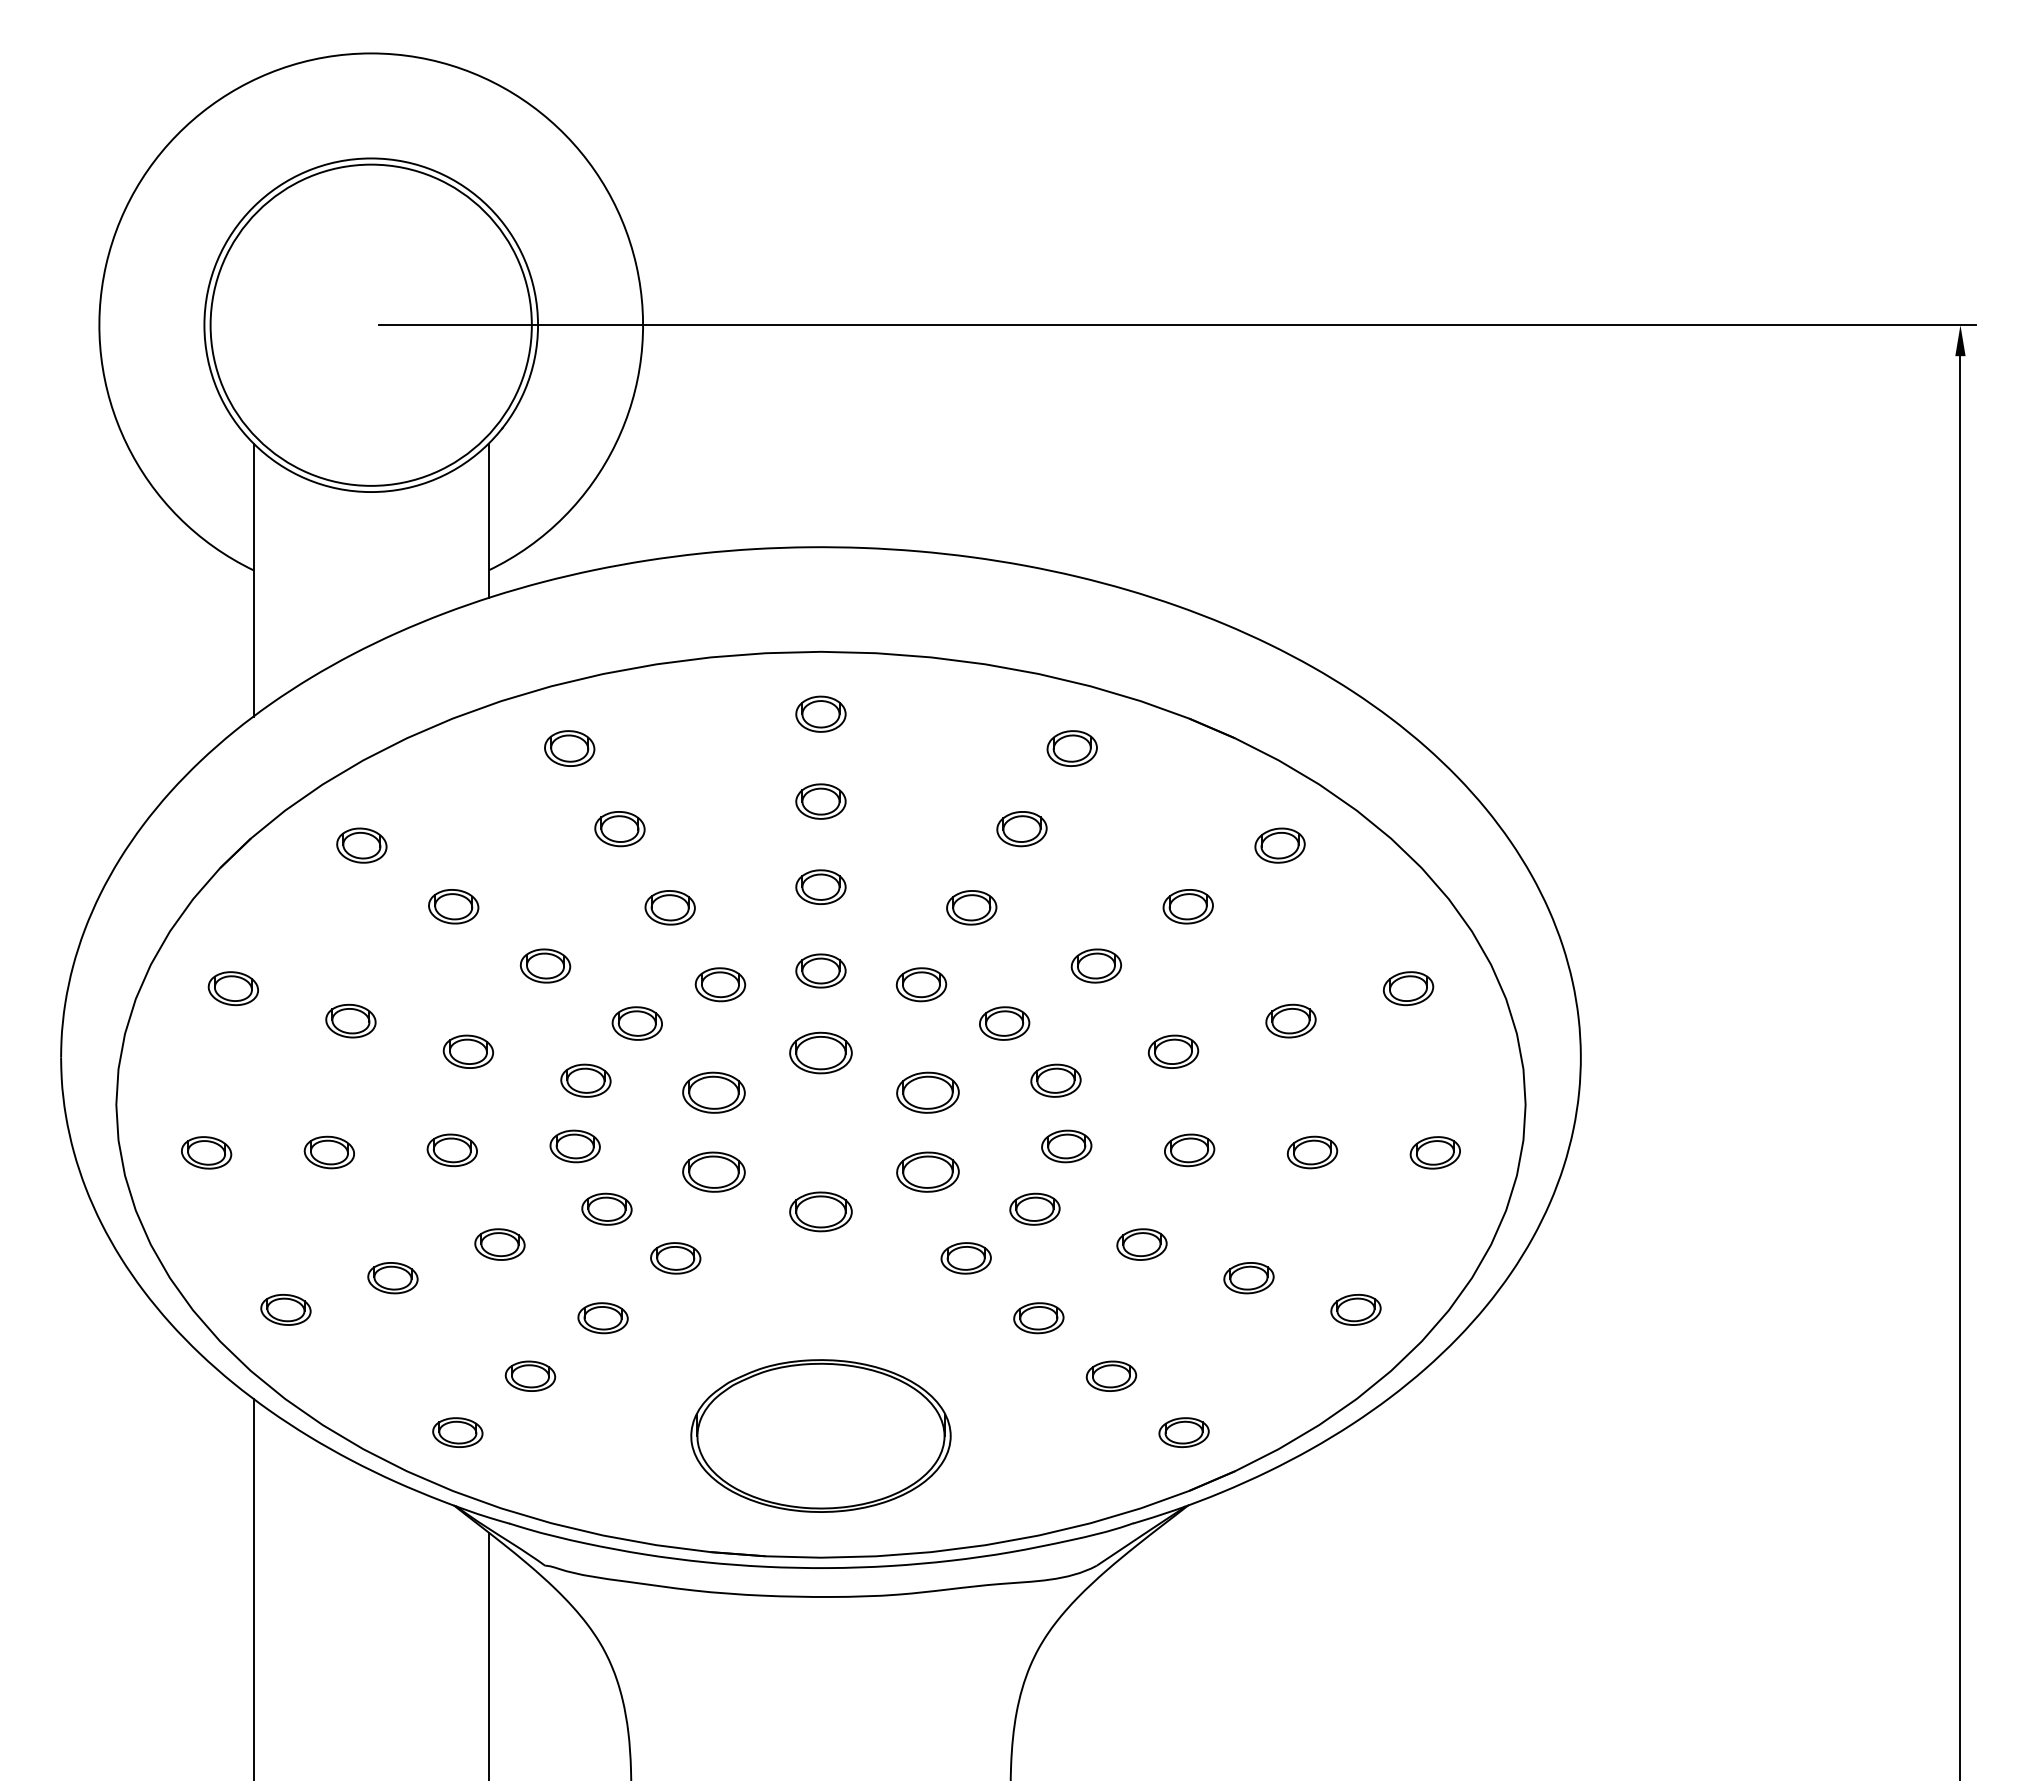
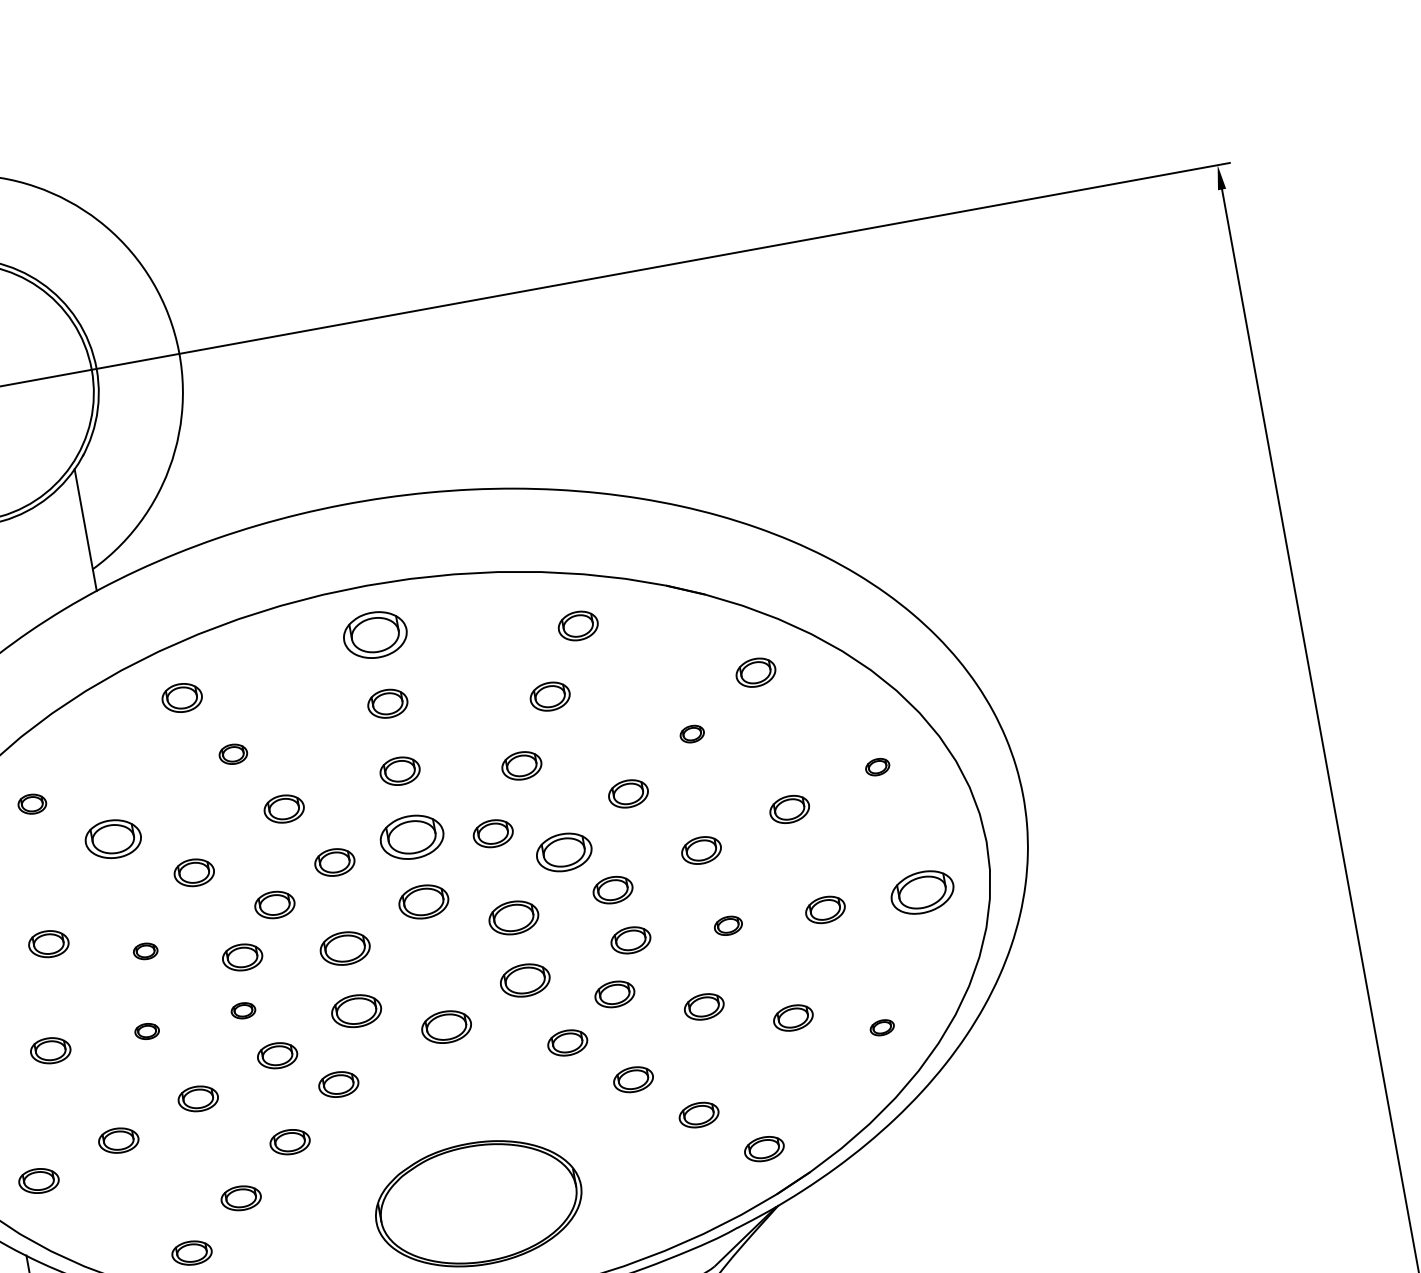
part: (820, 713) -> (374, 634), size x1.6
part: (619, 829) -> (233, 754), size x0.7
part: (361, 845) -> (32, 804), size x0.7
part: (453, 906) -> (113, 839), size x1.4
part: (1187, 906) -> (691, 733), size x0.6
part: (820, 970) -> (411, 836), size x1.6
part: (1408, 988) -> (877, 766), size x0.6
part: (1004, 1023) -> (564, 852), size x1.4
part: (467, 1051) -> (145, 951), size x0.6
part: (574, 1146) -> (243, 1010), size x0.6
part: (451, 1150) -> (146, 1031), size x0.6
part: (1189, 1150) -> (728, 925), size x0.7
part: (1434, 1152) -> (921, 892), size x1.6
part: (1355, 1309) -> (881, 1027), size x0.6

